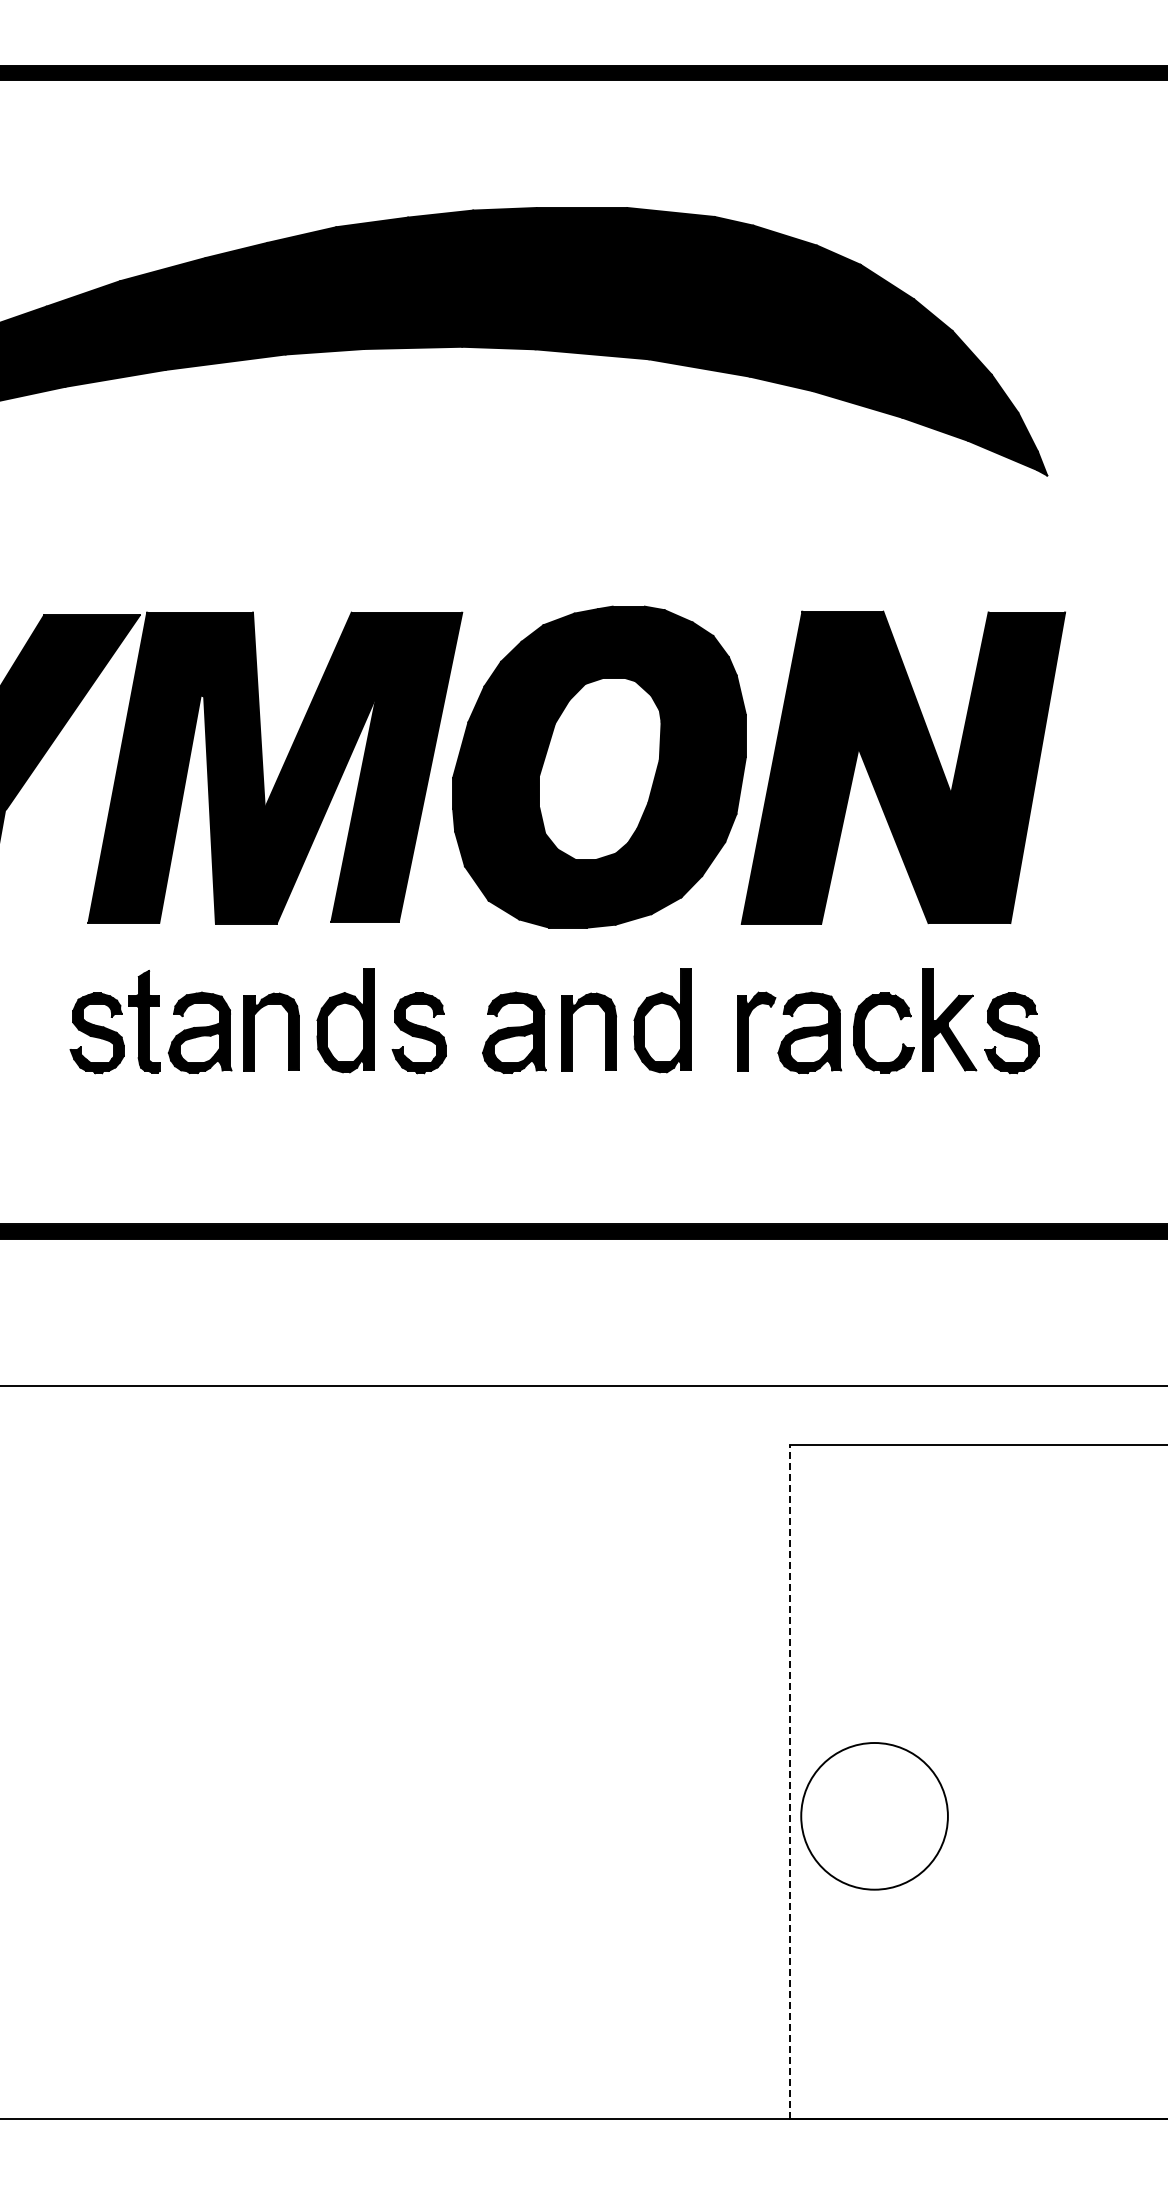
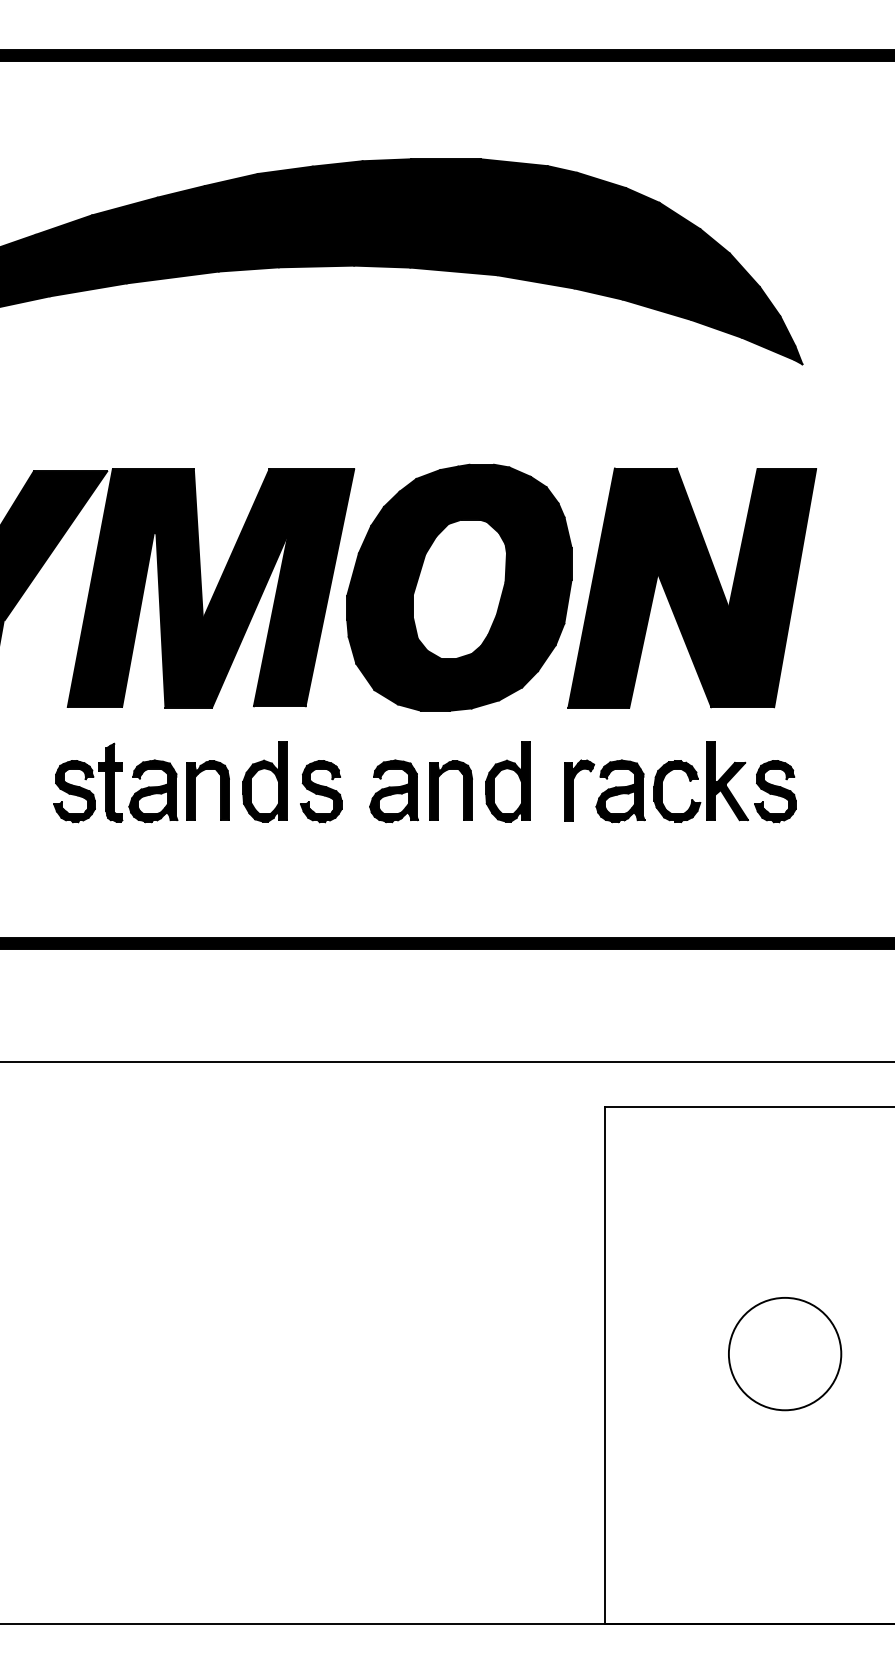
line: (789, 1781) -> (604, 1364), dashed -> solid
circle: (874, 1816) -> (785, 1354), moved

